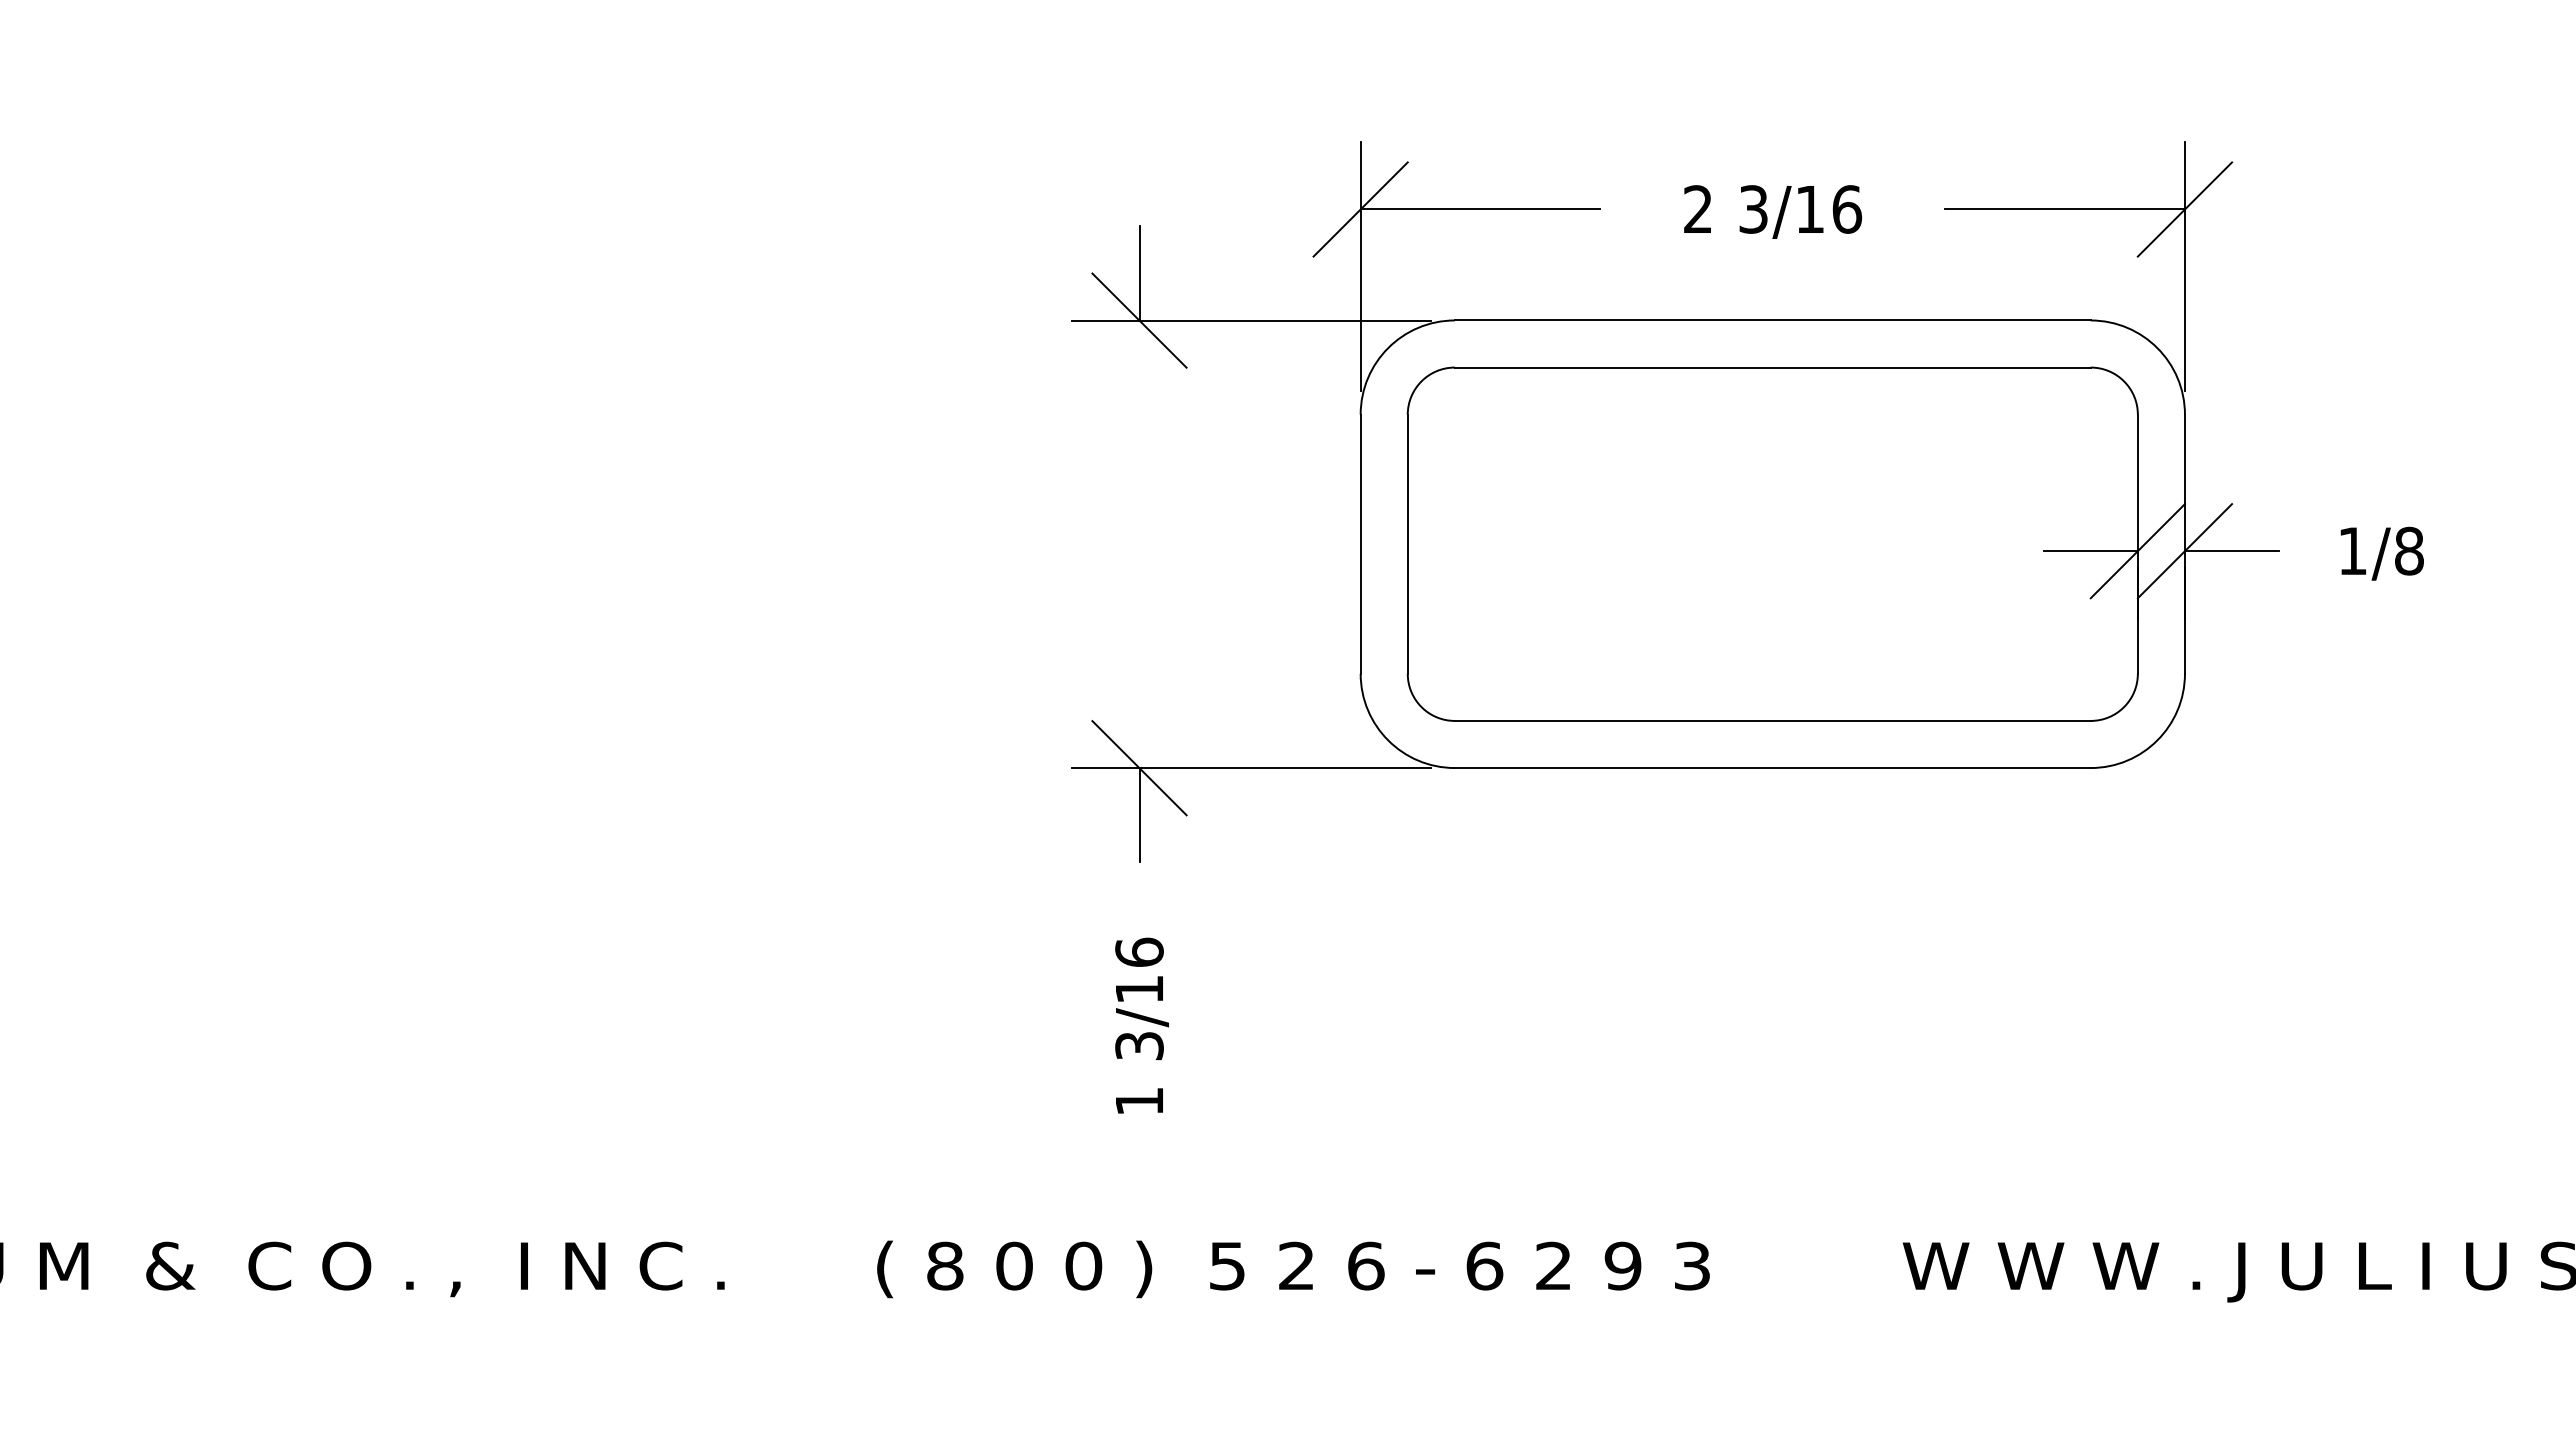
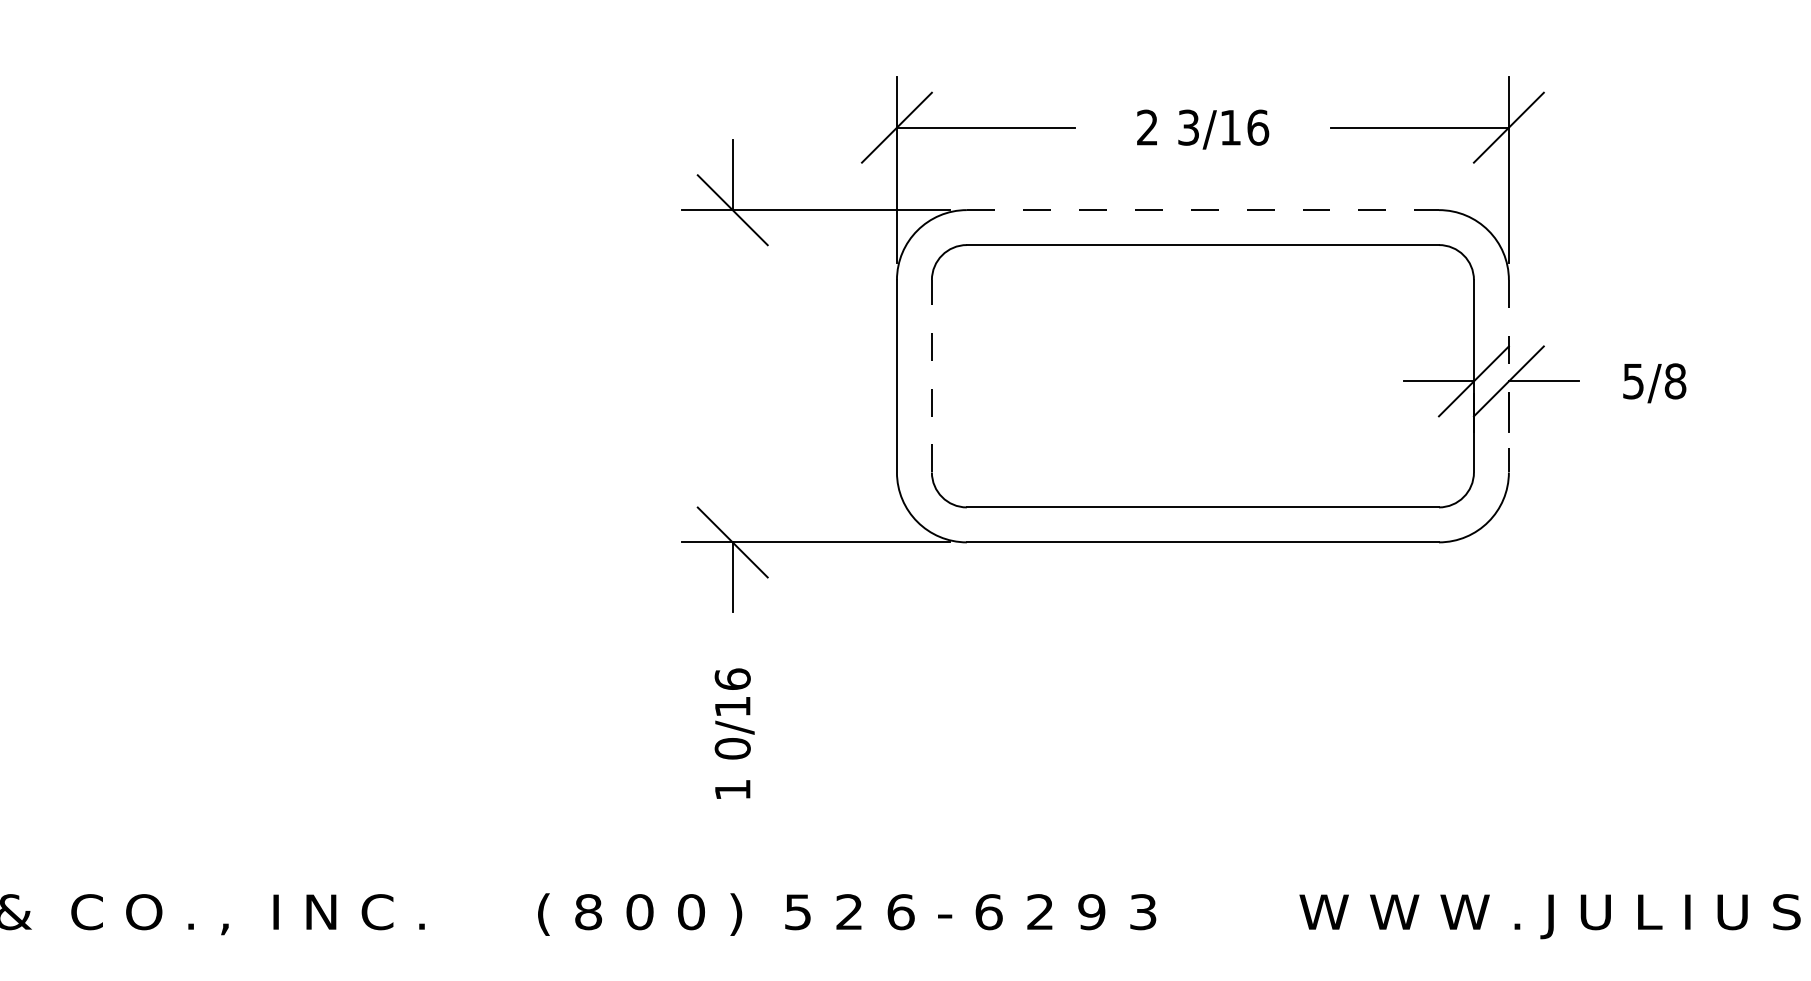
line: (1772, 320) -> (1202, 210), solid -> dashed
line: (1407, 544) -> (931, 376), solid -> dashed
line: (2184, 544) -> (1508, 376), solid -> dashed
text: (2352, 551) -> (1633, 381), 1/8 -> 5/8
text: (1139, 1045) -> (732, 748), 3/16 -> 0/16

